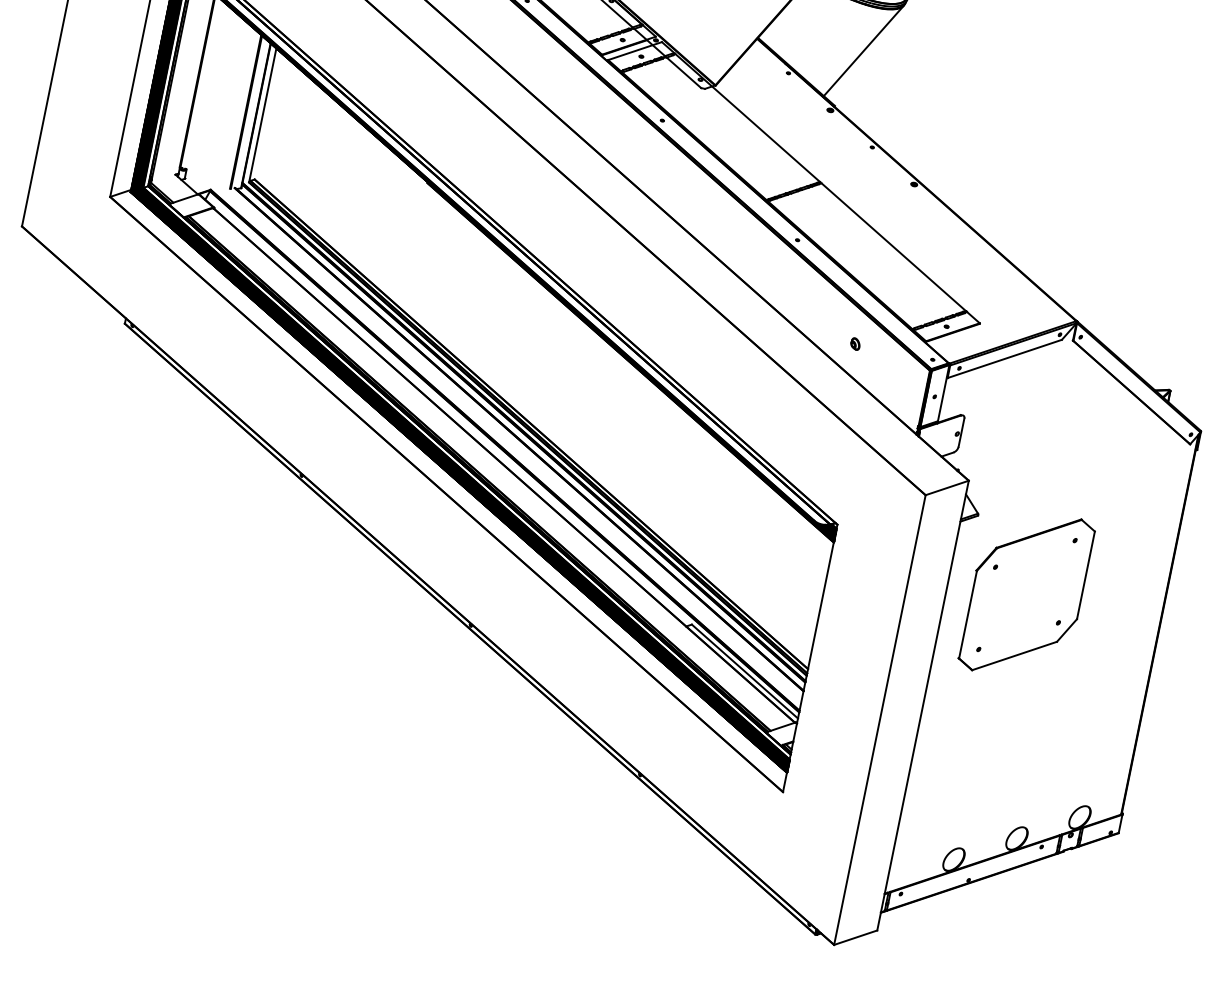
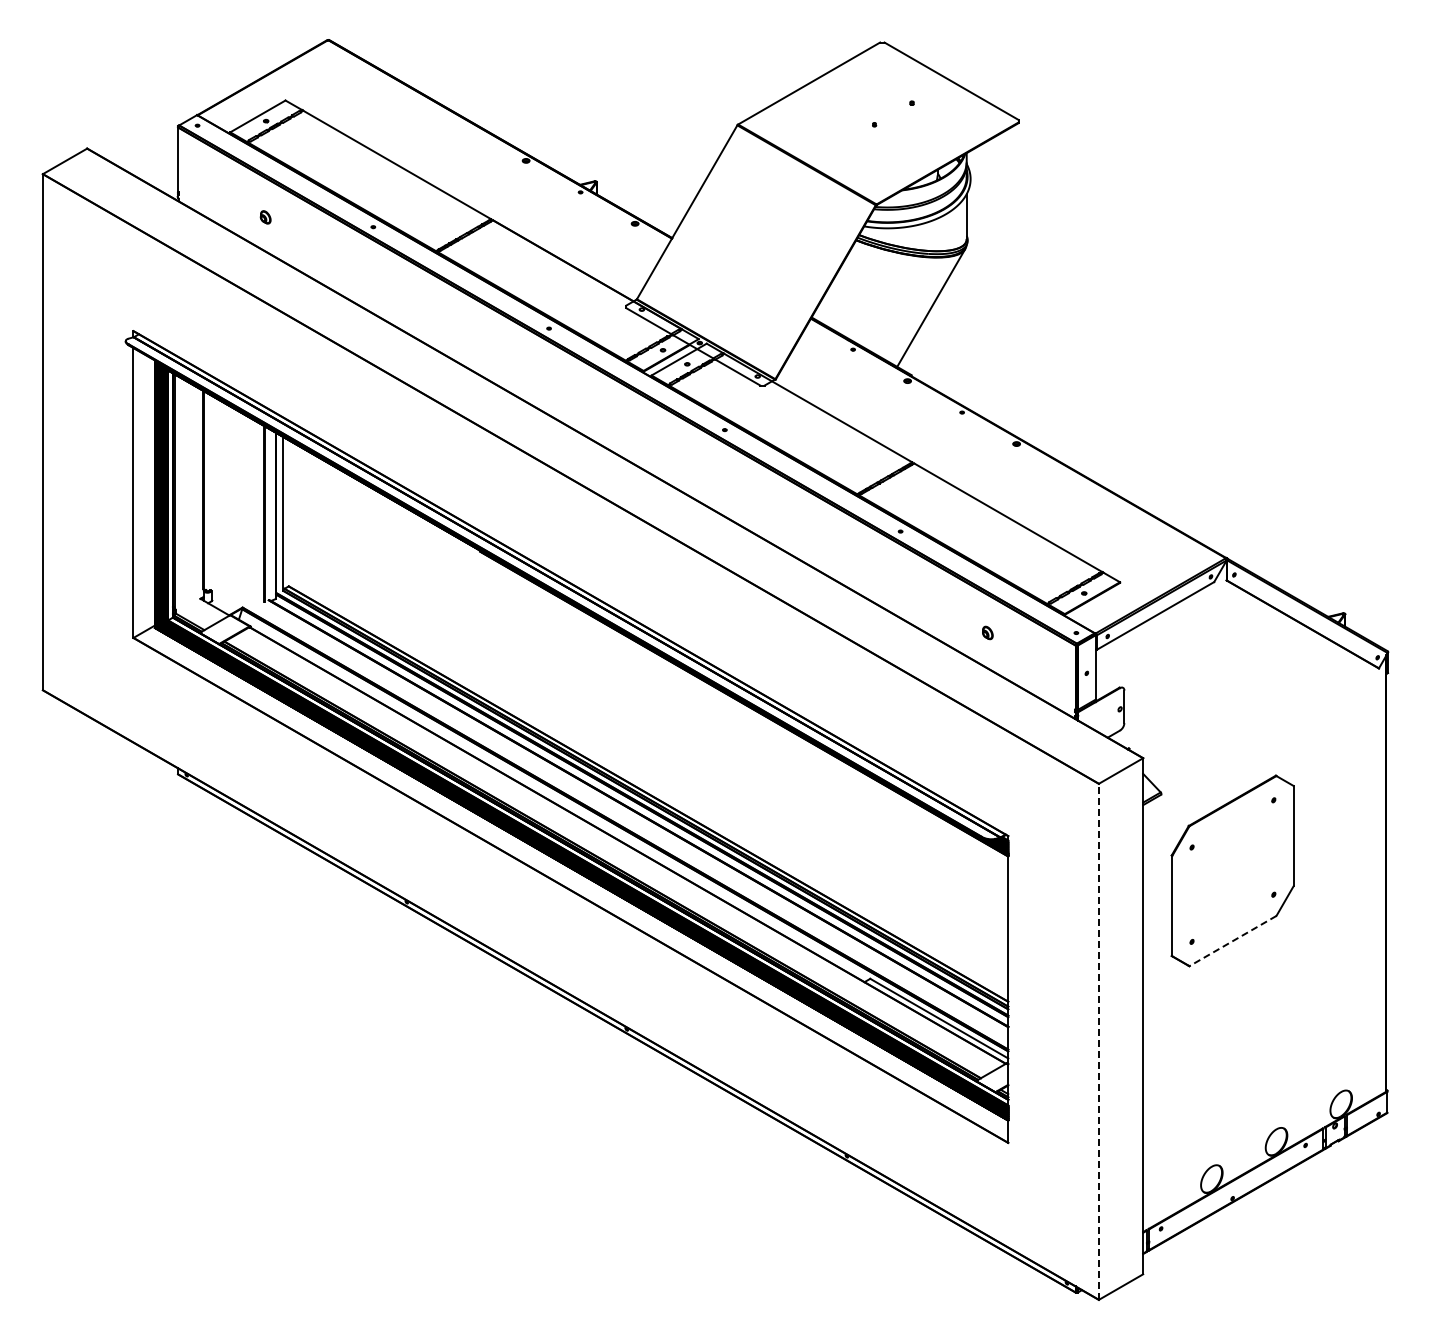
line: (1014, 656) -> (1232, 941), solid -> dashed
line: (879, 719) -> (1098, 1041), solid -> dashed

